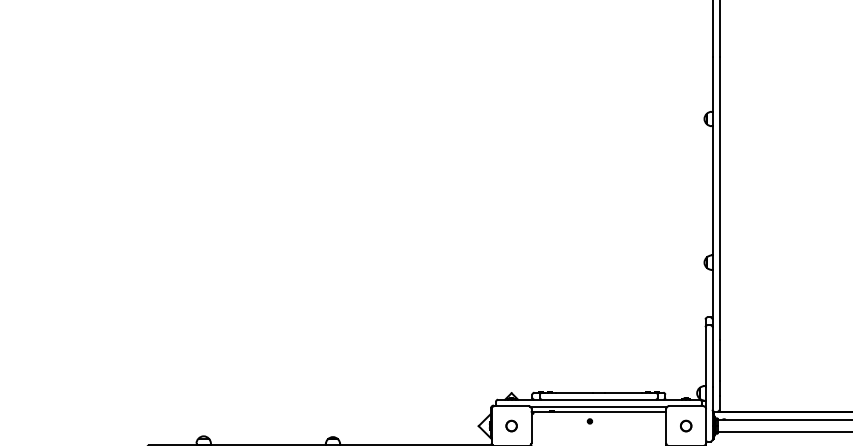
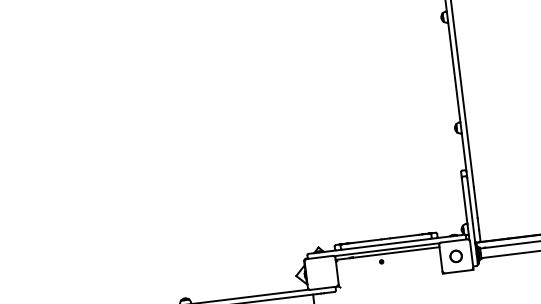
part: (511, 425) -> (321, 272), removed
part: (686, 425) -> (456, 255), size x1.4

